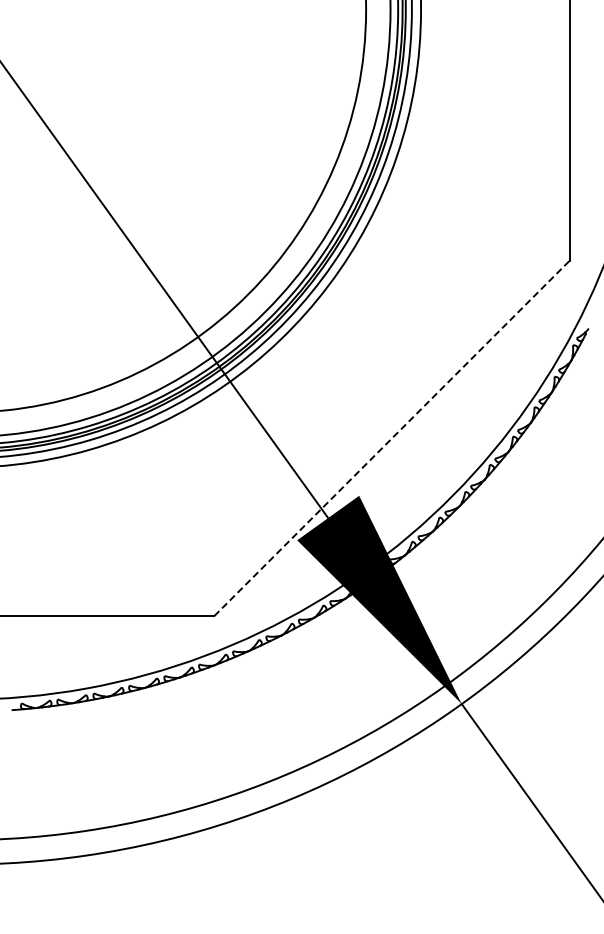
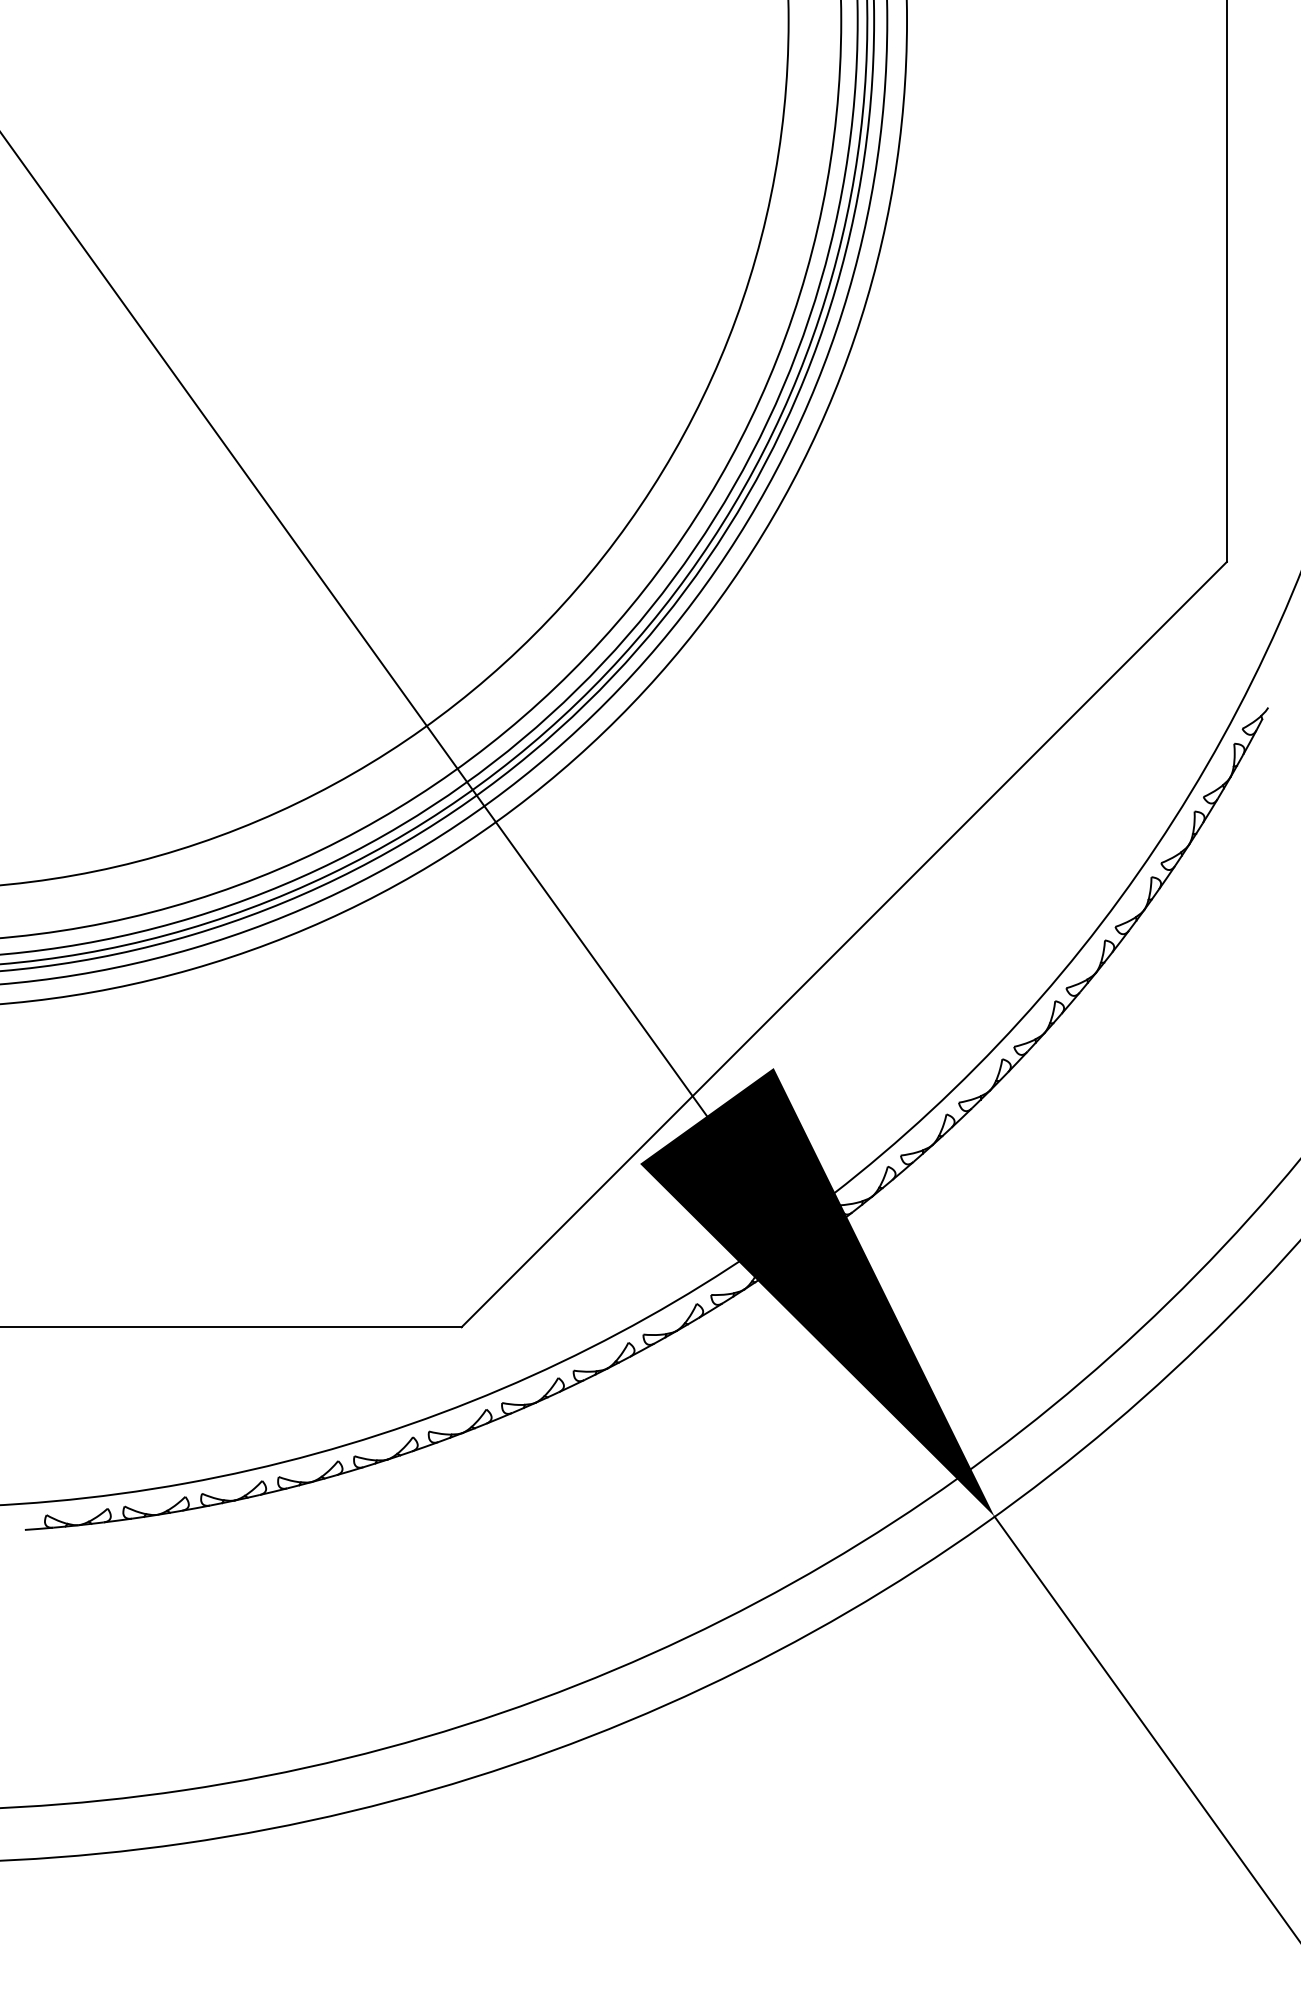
line: (392, 438) -> (845, 944), dashed -> solid

